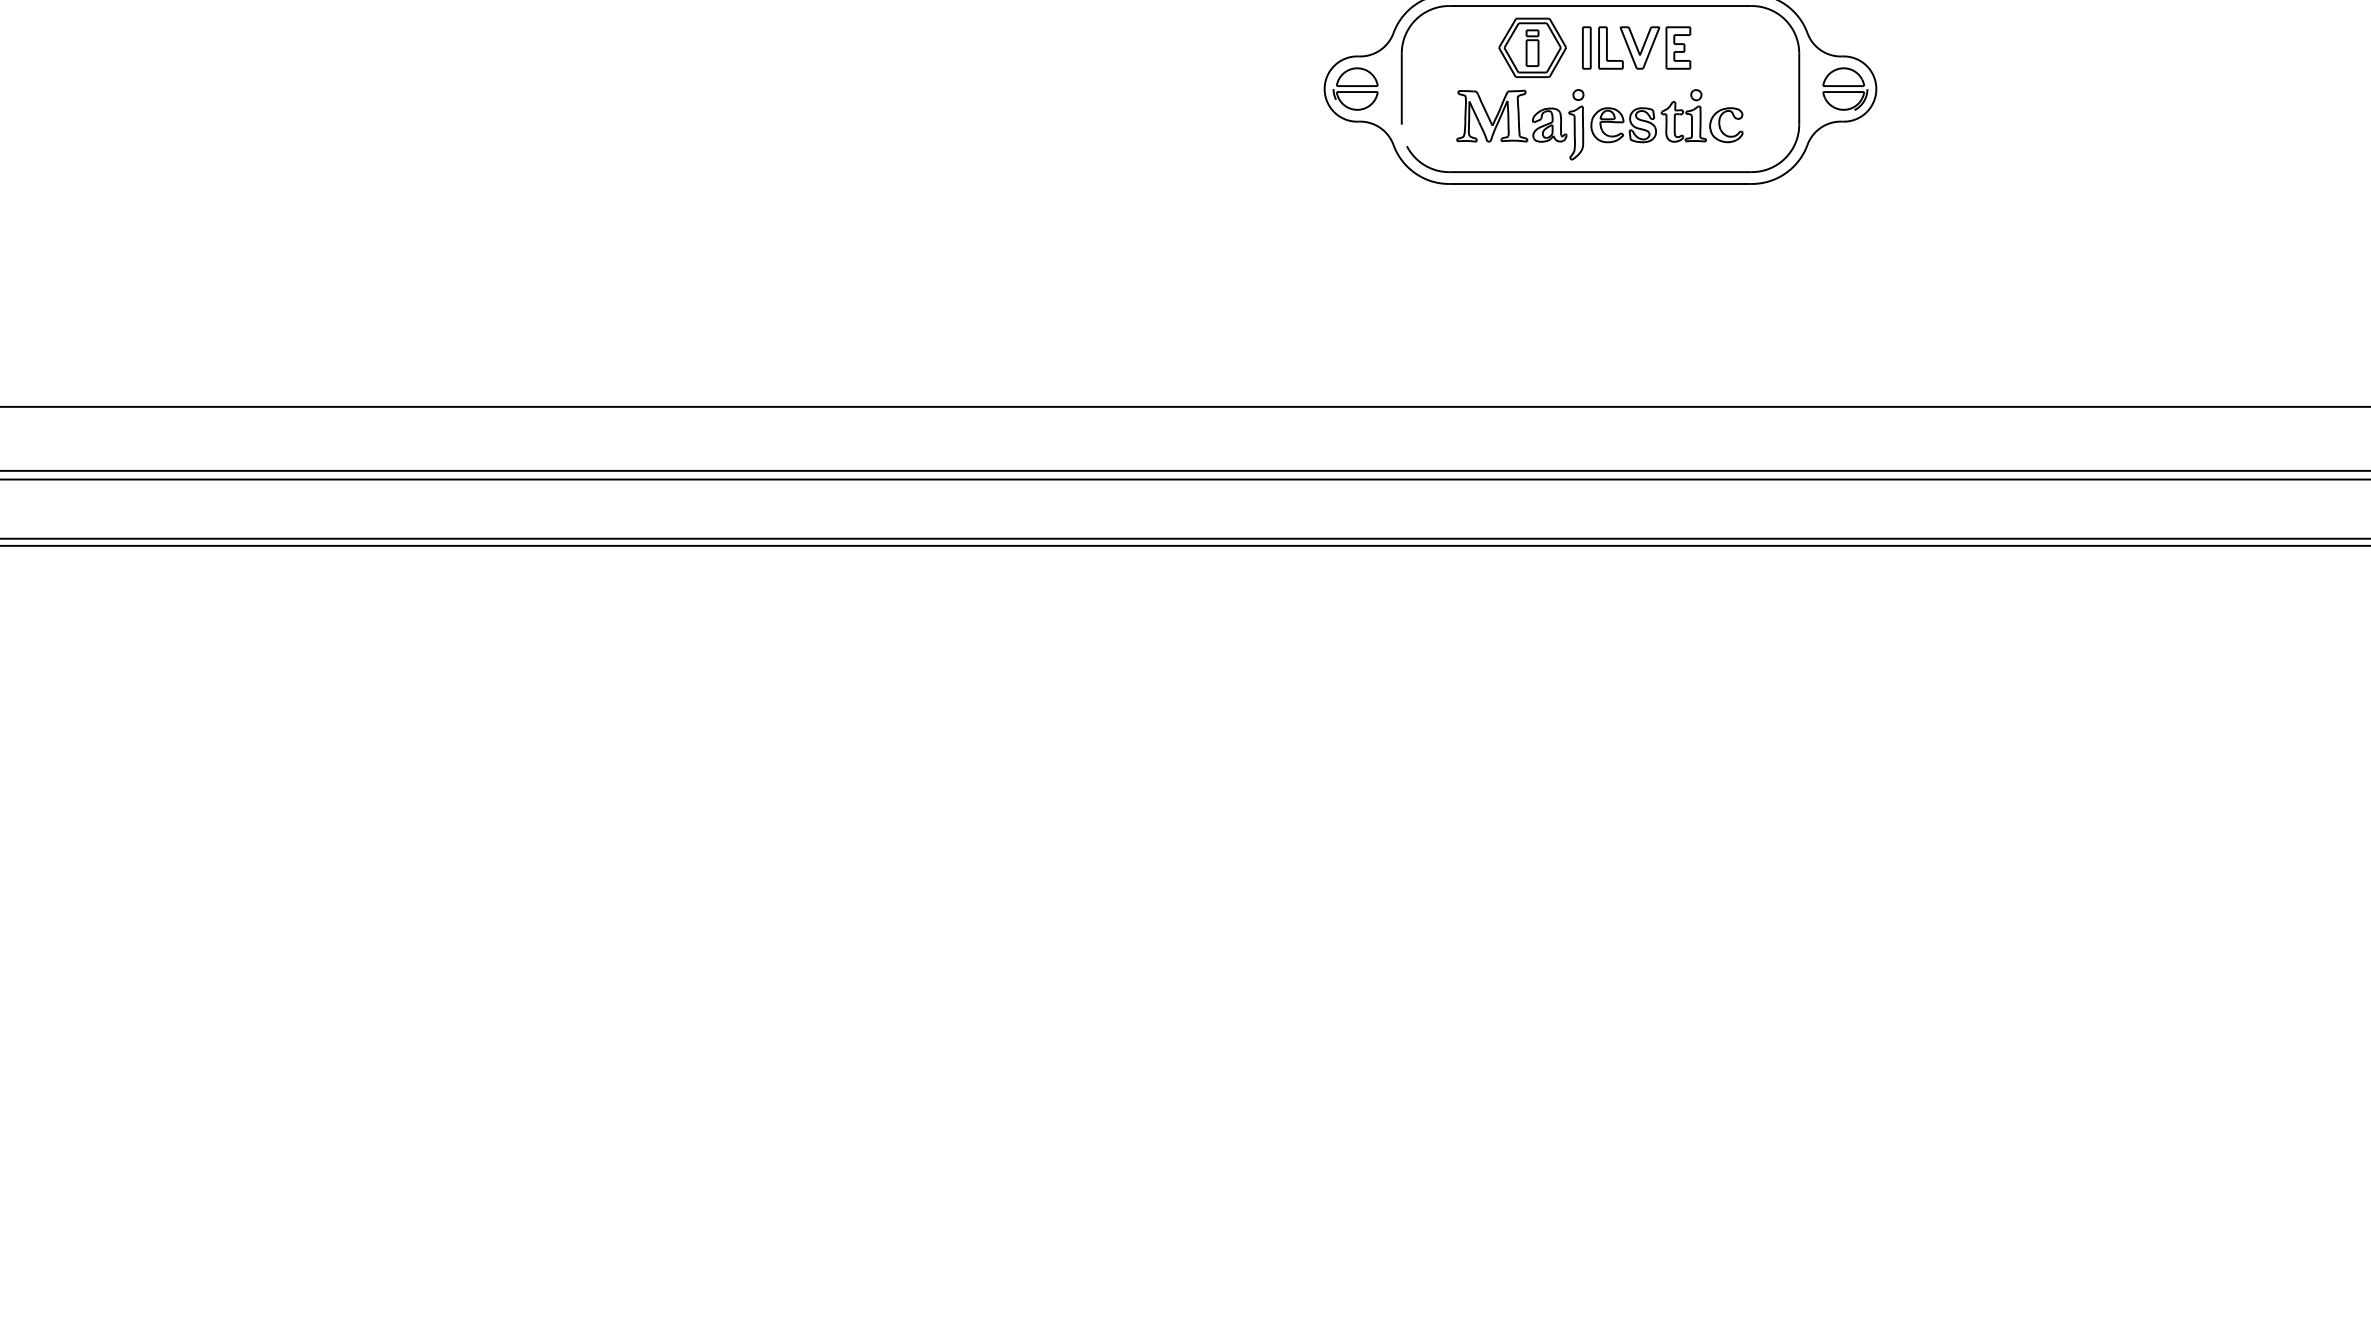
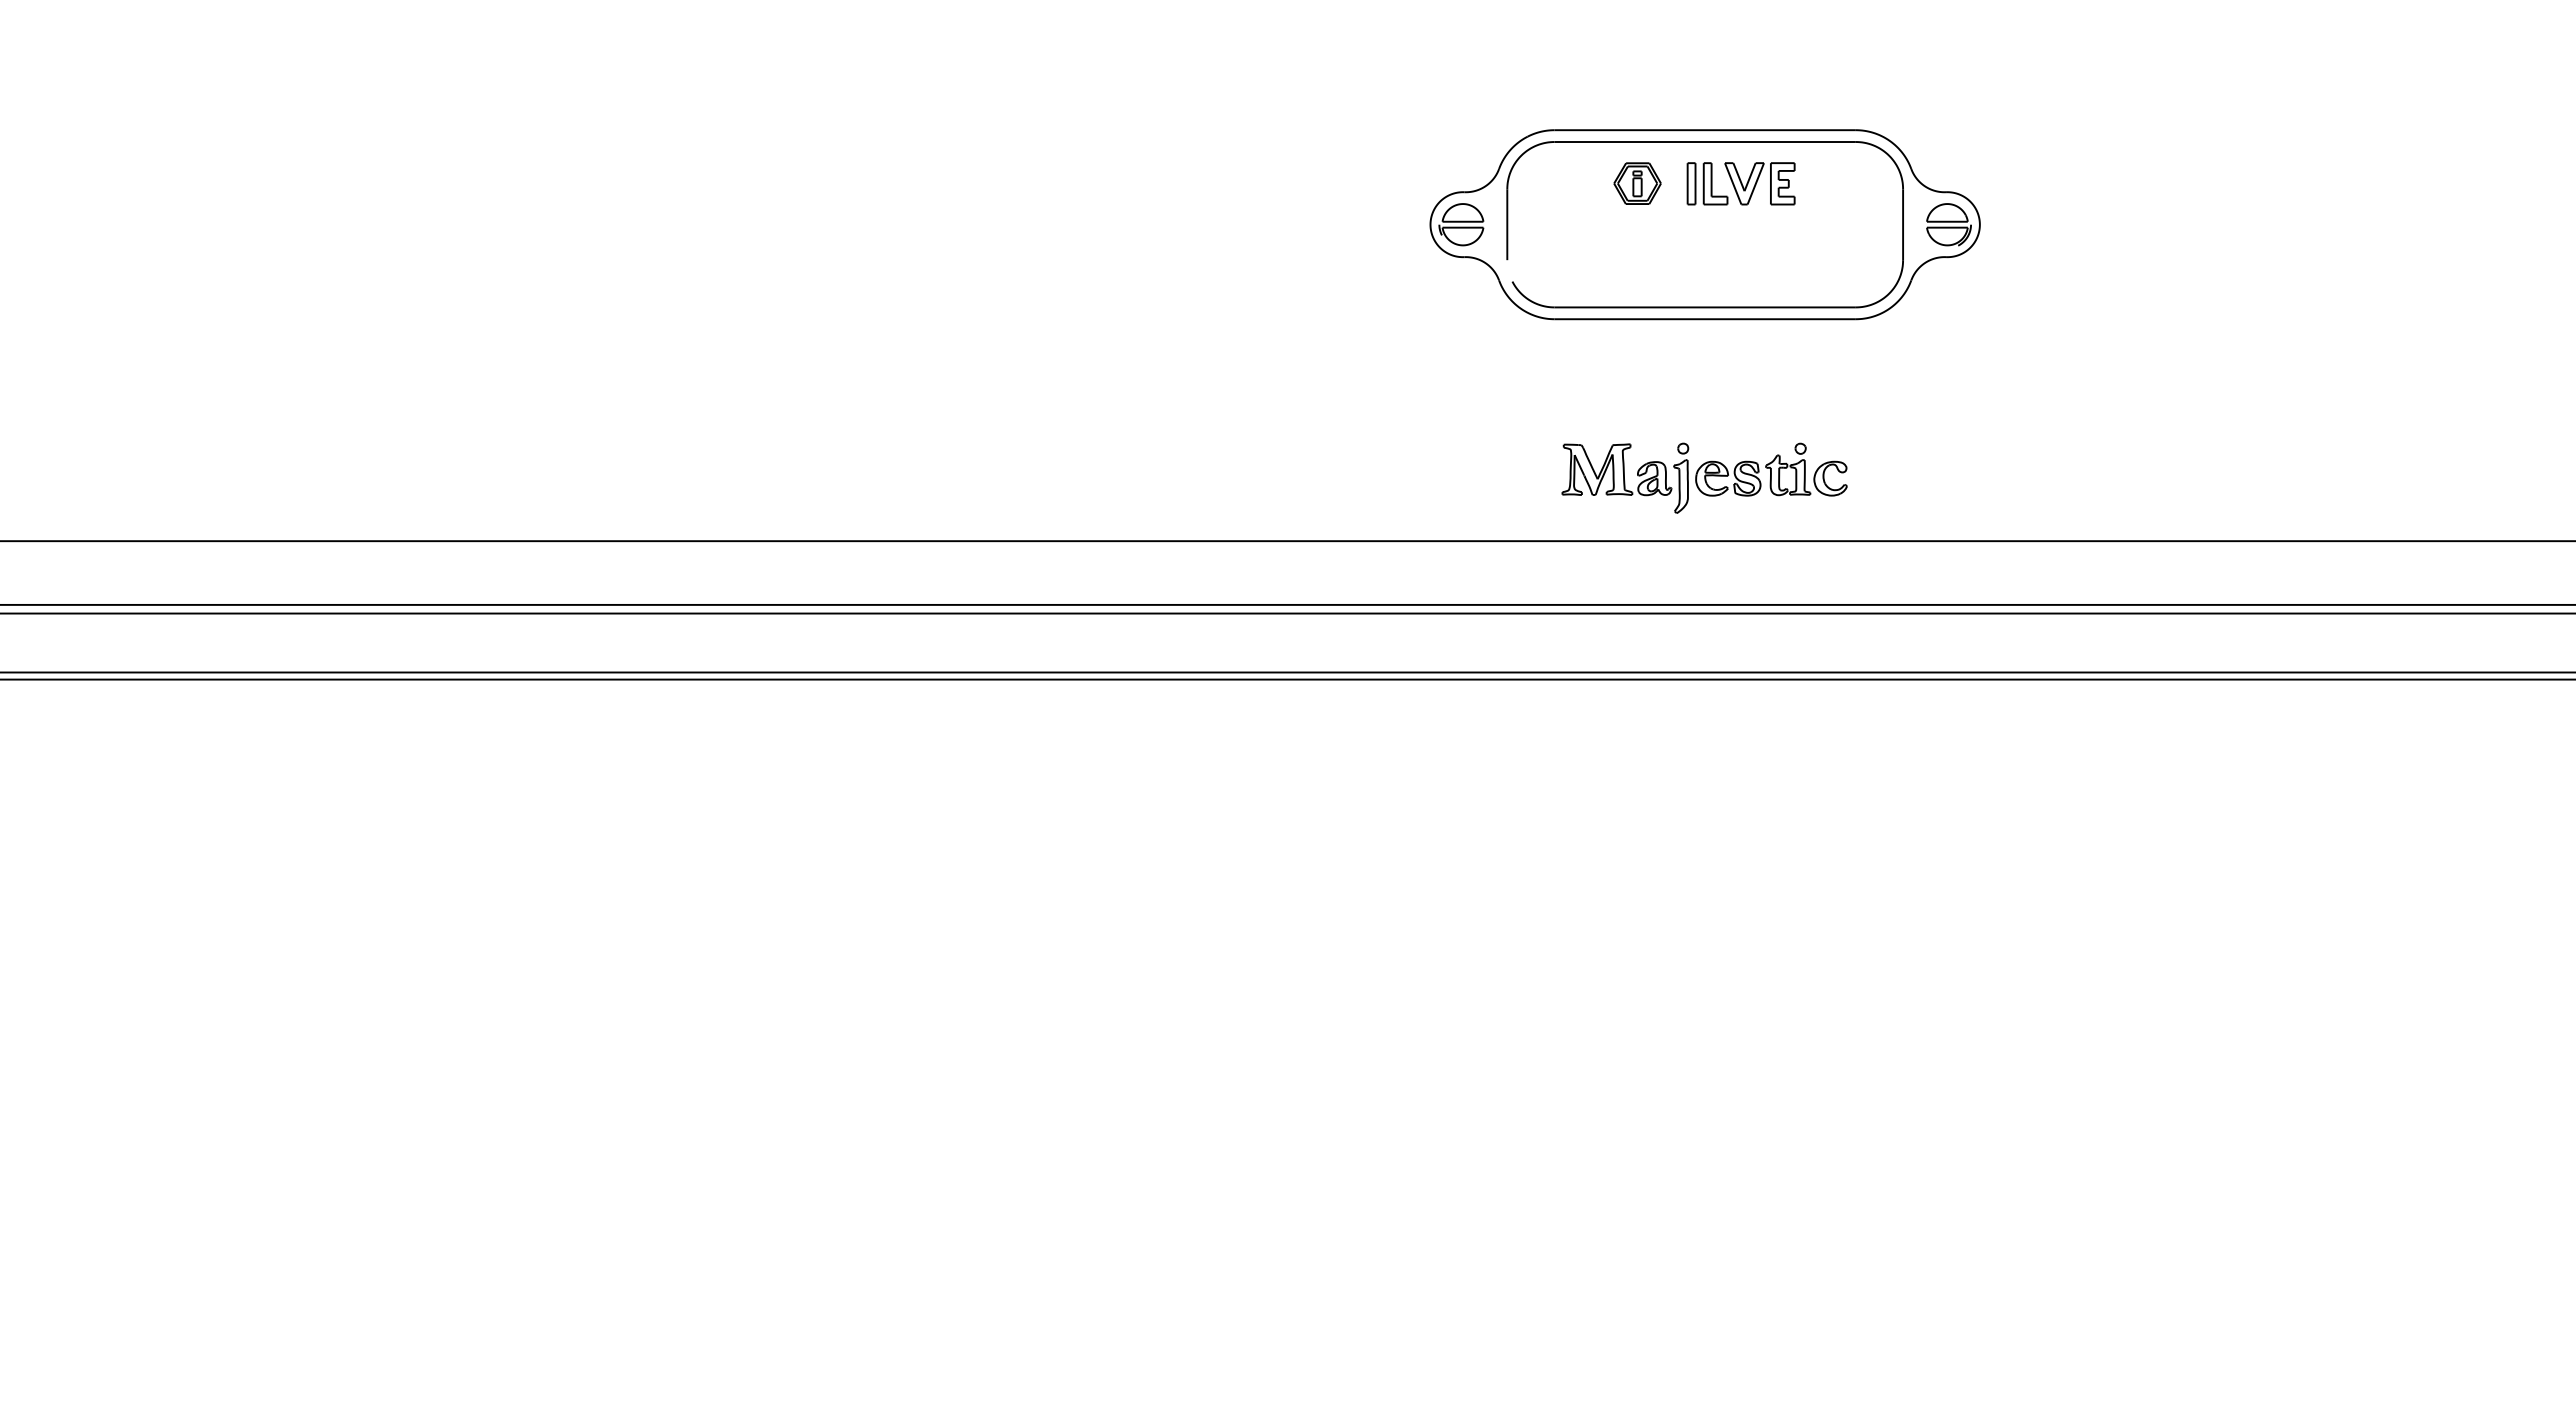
part: (1532, 47) -> (1637, 183), size x0.7
part: (1599, 124) -> (1704, 477), moved

